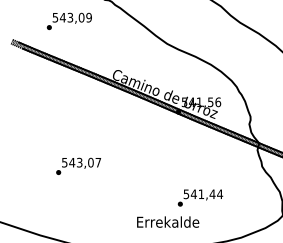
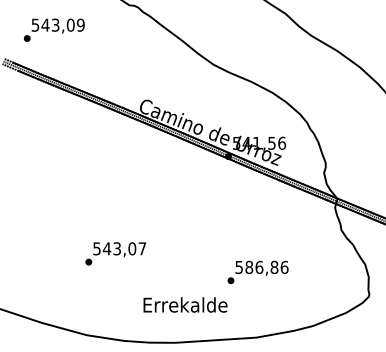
text: (68, 20) -> (53, 29), moved
text: (78, 166) -> (115, 253), moved
text: (206, 194) -> (266, 267), 541,44 -> 586,86
text: (168, 221) -> (185, 304), moved

